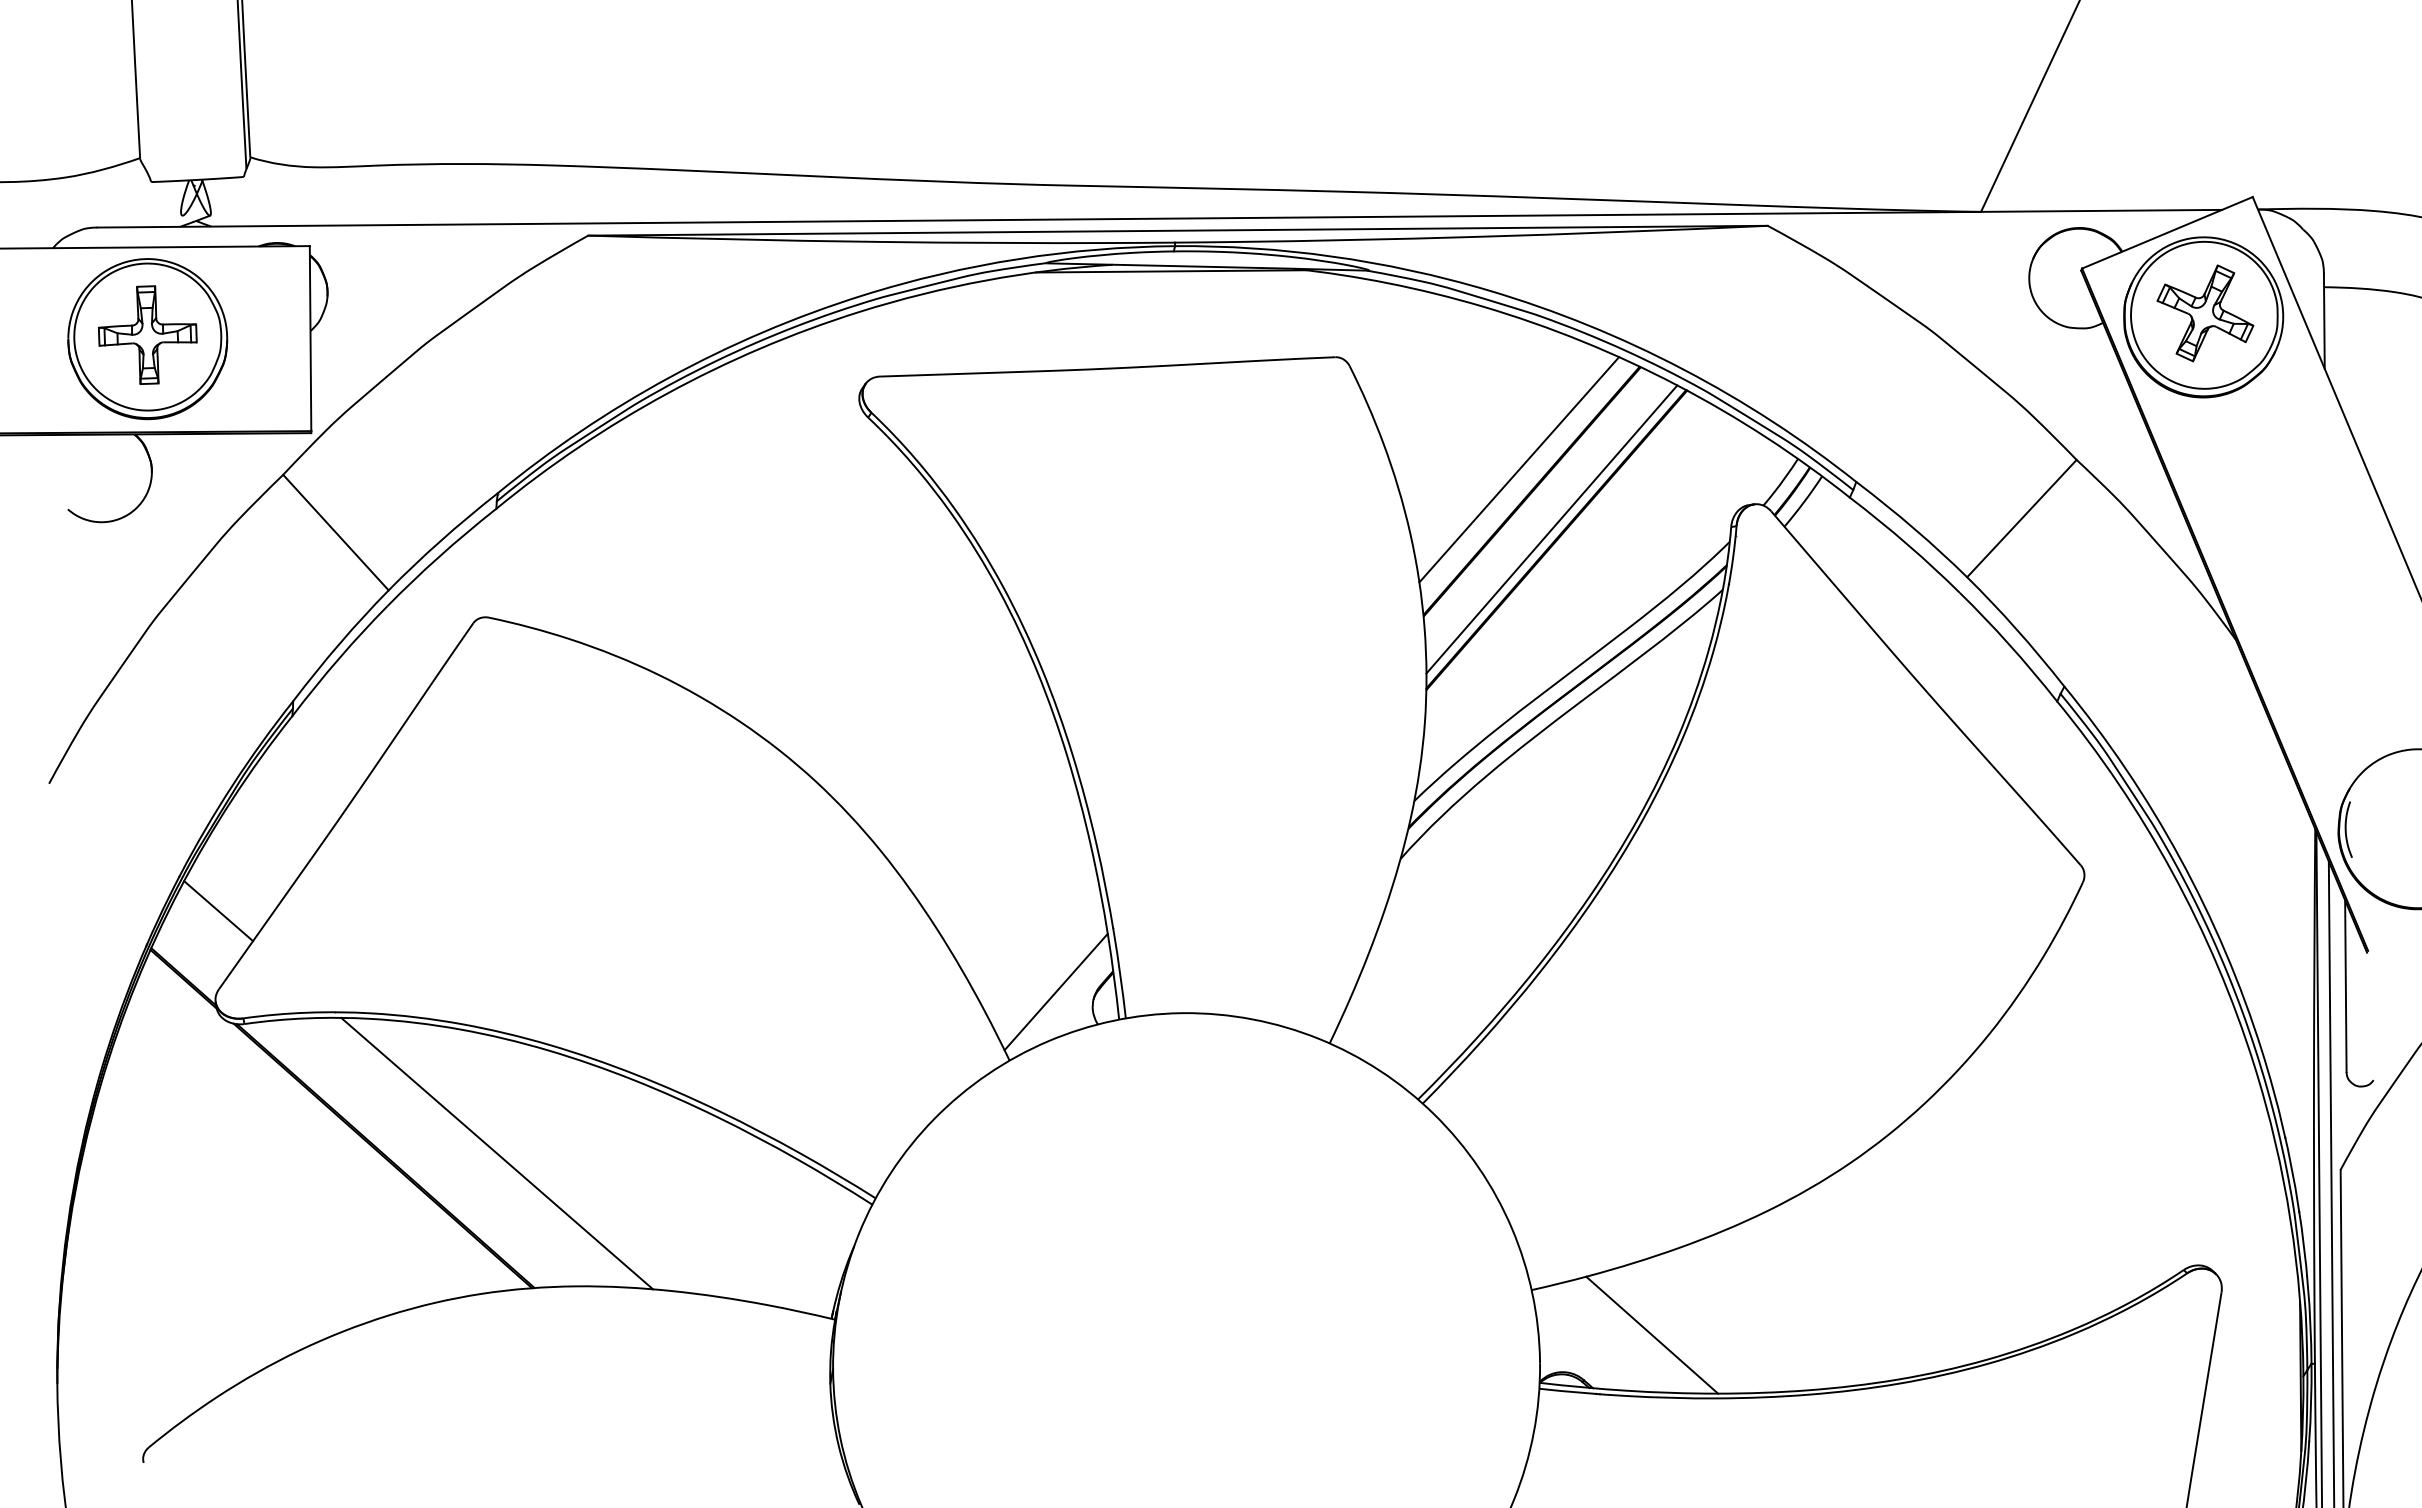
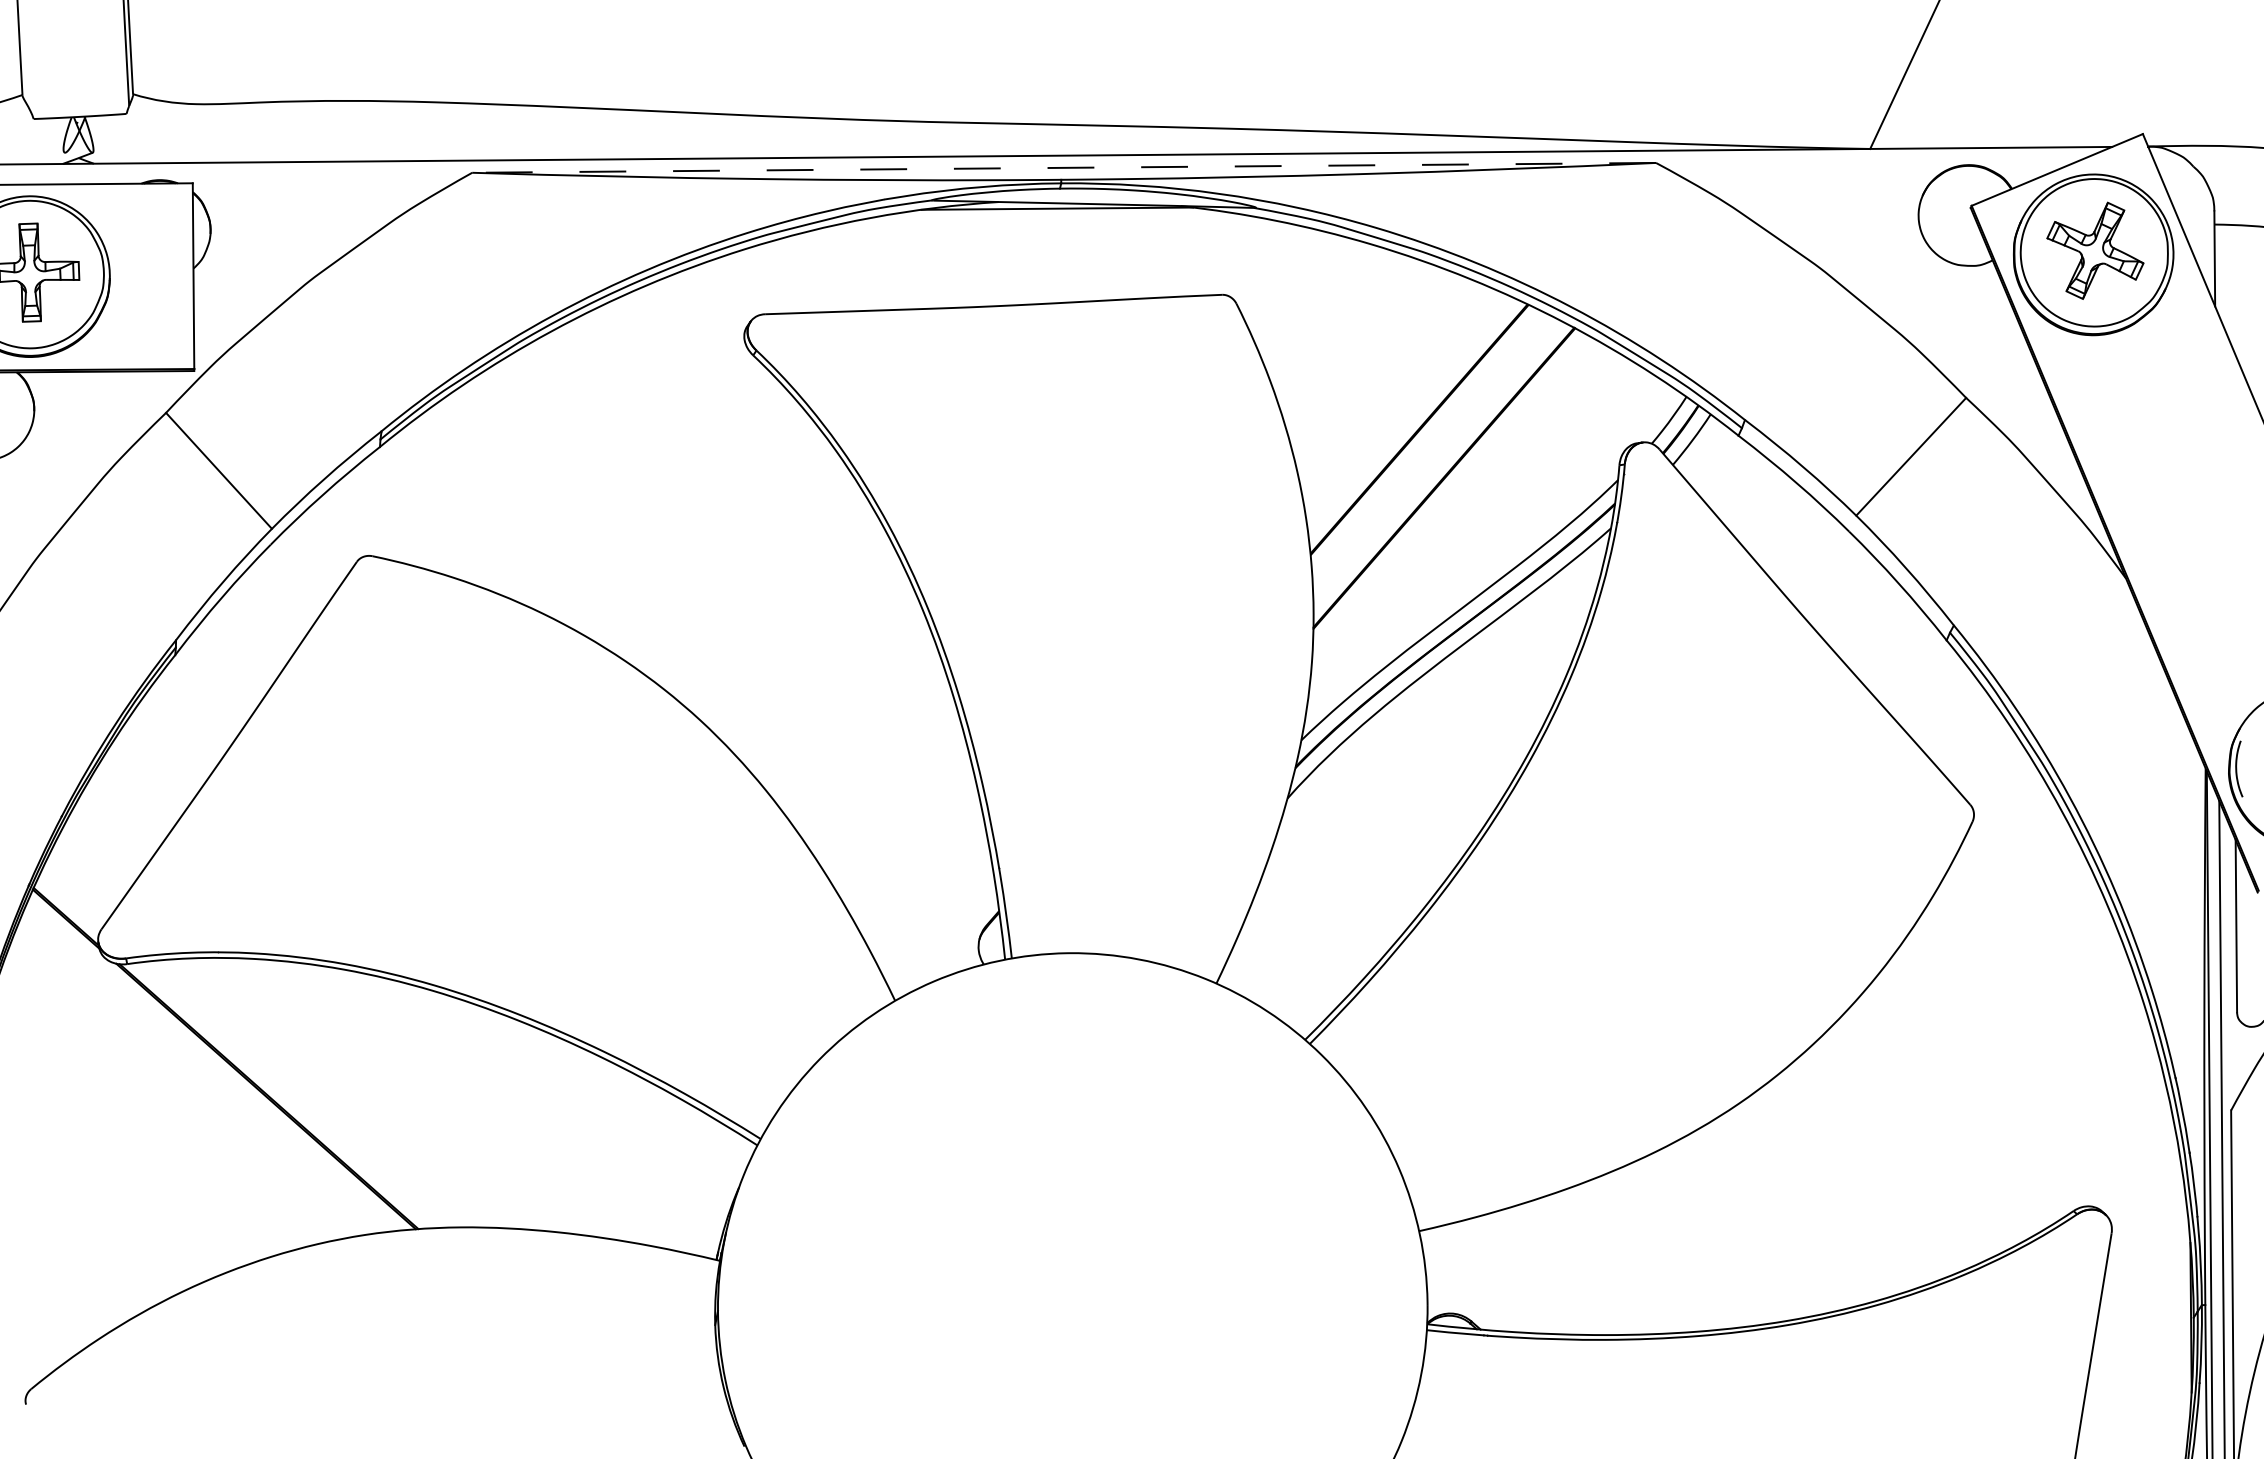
line: (1177, 230) -> (1063, 167), solid -> dashed
line: (1519, 469) -> (1406, 407), removed
line: (1551, 529) -> (1439, 467), removed
line: (218, 911) -> (101, 851), removed
line: (1055, 991) -> (941, 931), removed
line: (497, 1153) -> (381, 1094), removed
line: (1652, 1334) -> (1540, 1275), removed

